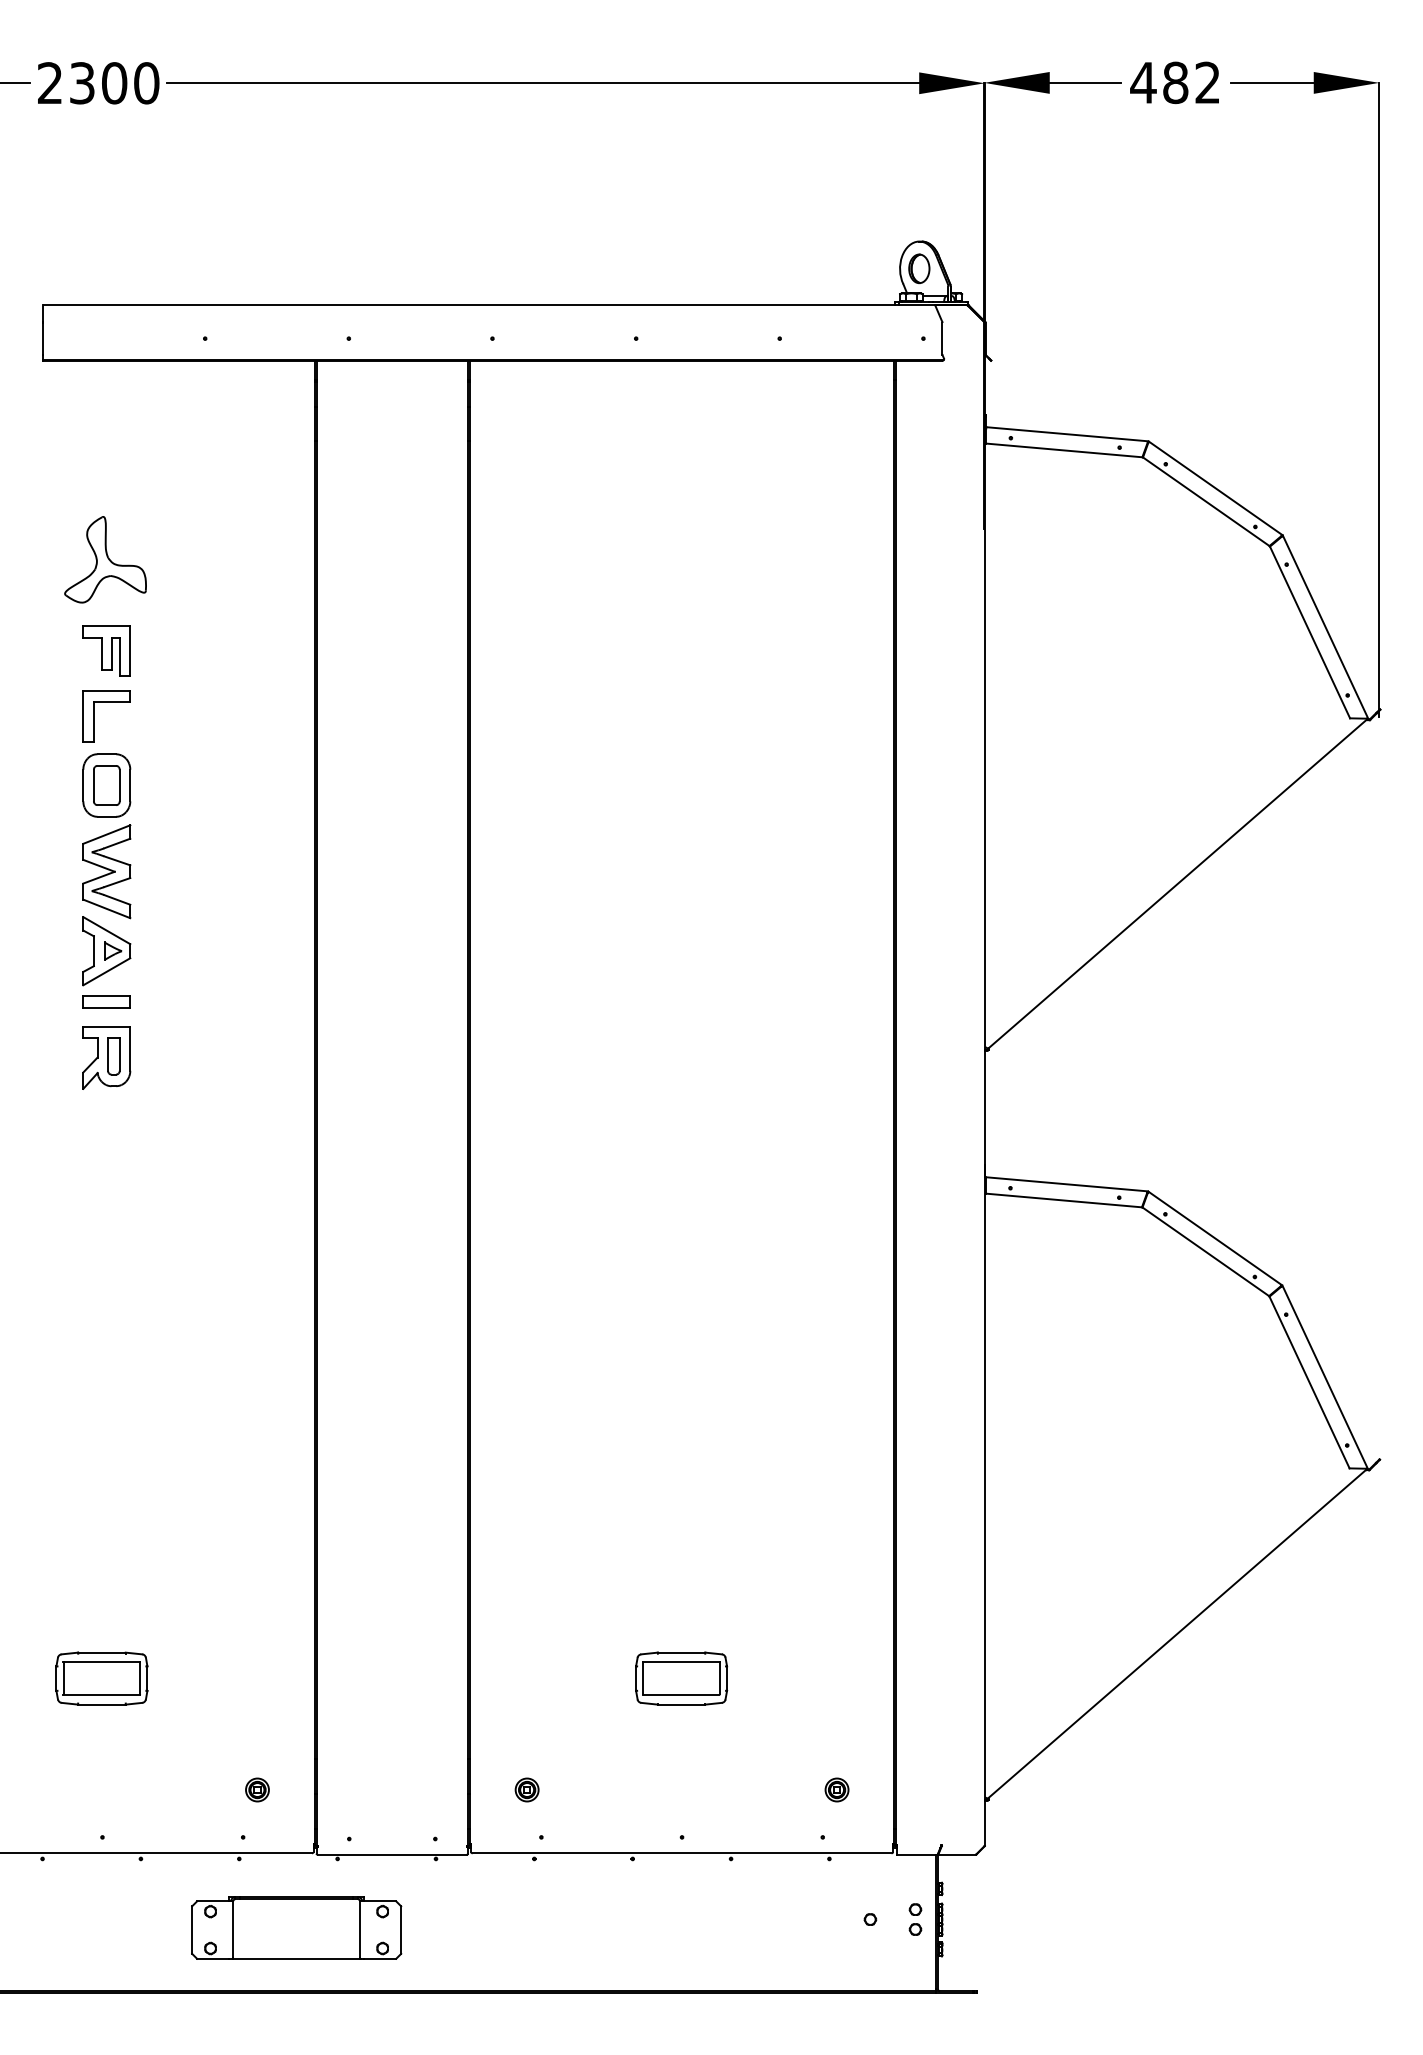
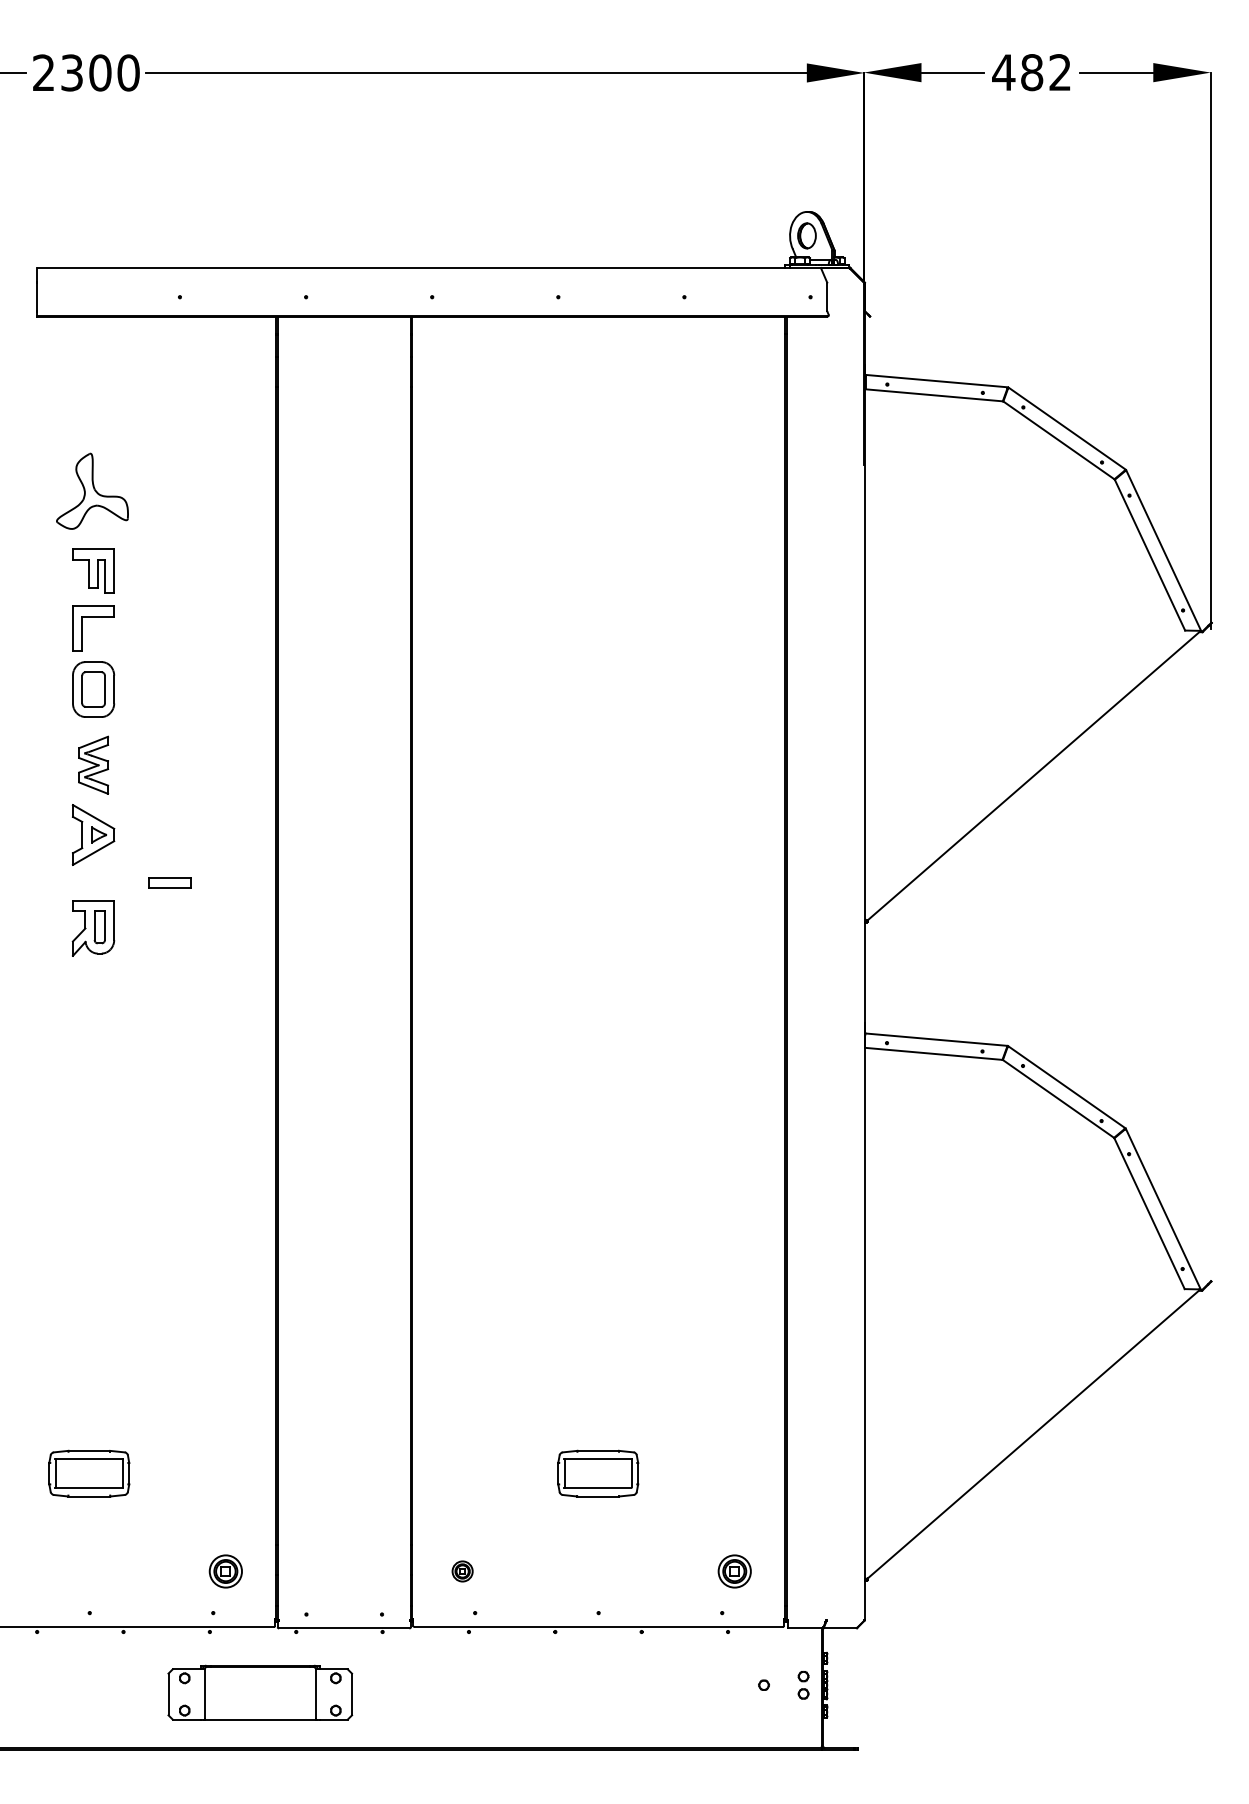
part: (106, 871) -> (93, 765), size x0.7
part: (106, 1001) -> (169, 882), moved
part: (257, 1789) -> (225, 1571), size x1.6
part: (836, 1789) -> (734, 1571), size x1.6

